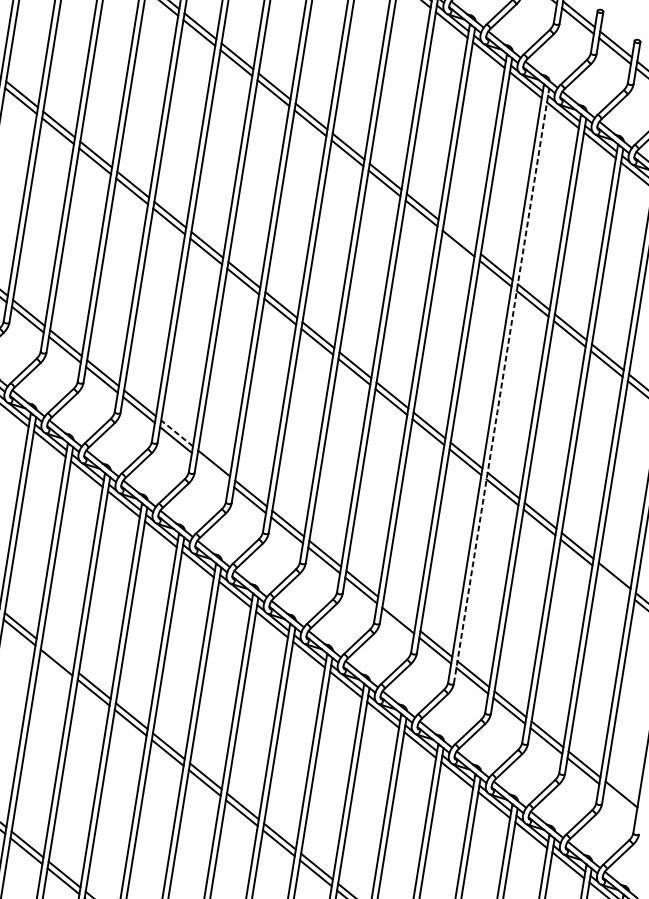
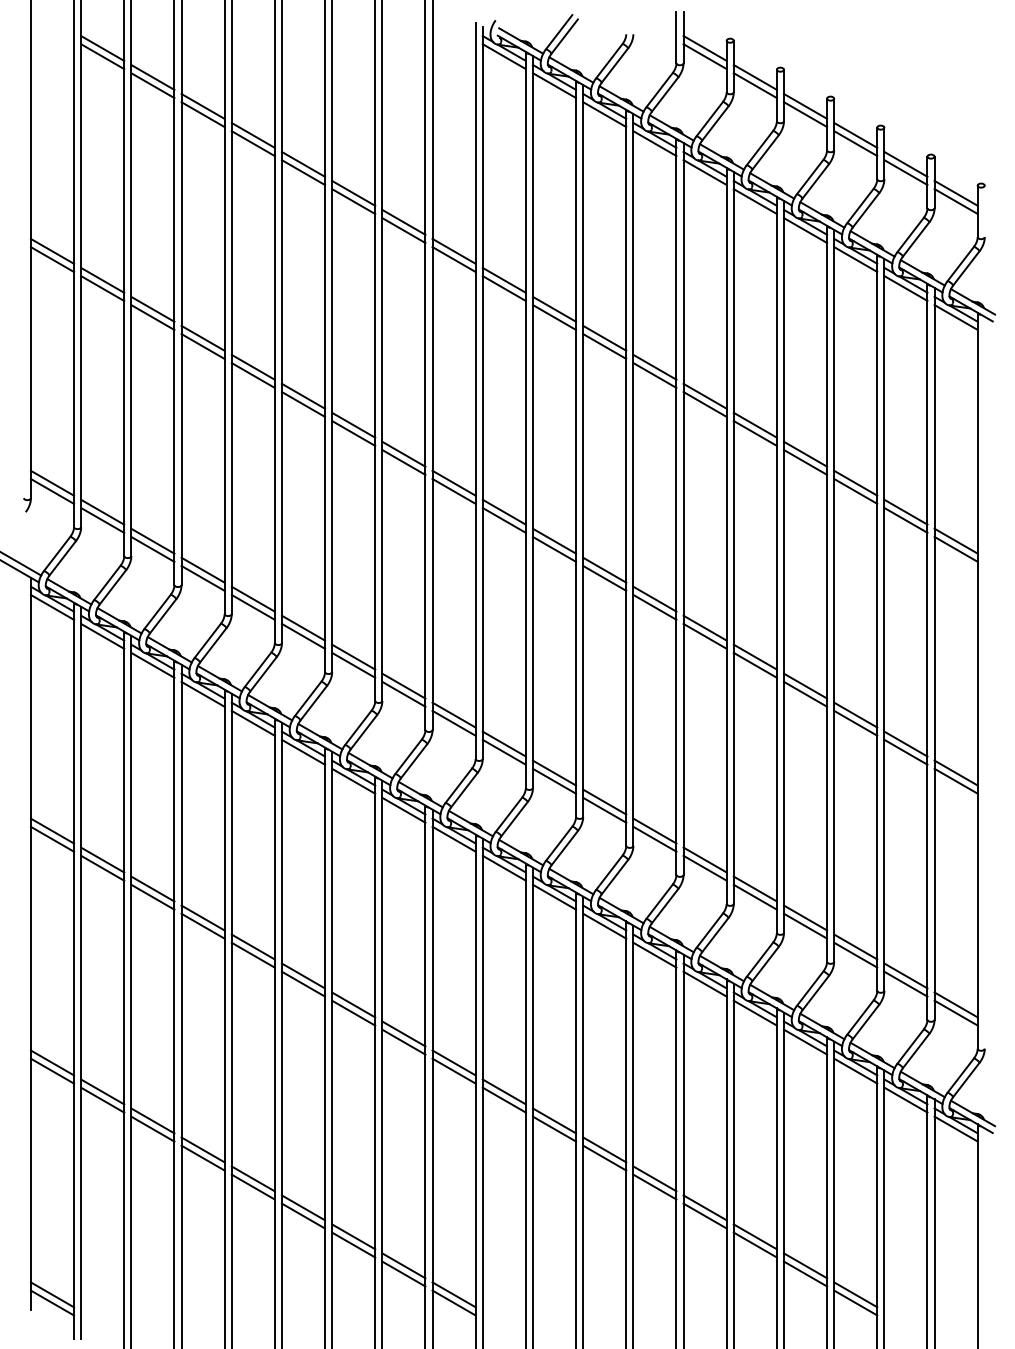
line: (459, 236) -> (654, 366), added
line: (501, 385) -> (733, 537), dashed -> solid
line: (176, 433) -> (353, 657), dashed -> solid
line: (212, 469) -> (403, 693), added
line: (613, 581) -> (905, 751), added
line: (399, 613) -> (654, 830), added
line: (57, 655) -> (252, 946), added
line: (620, 800) -> (955, 1012), added

